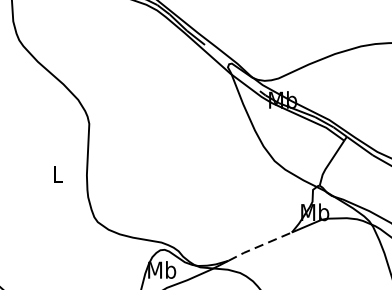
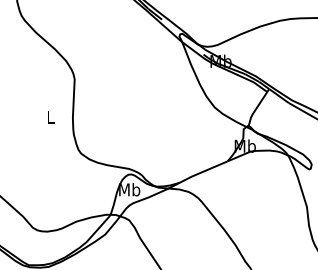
line: (259, 245) -> (203, 171), dashed -> solid

